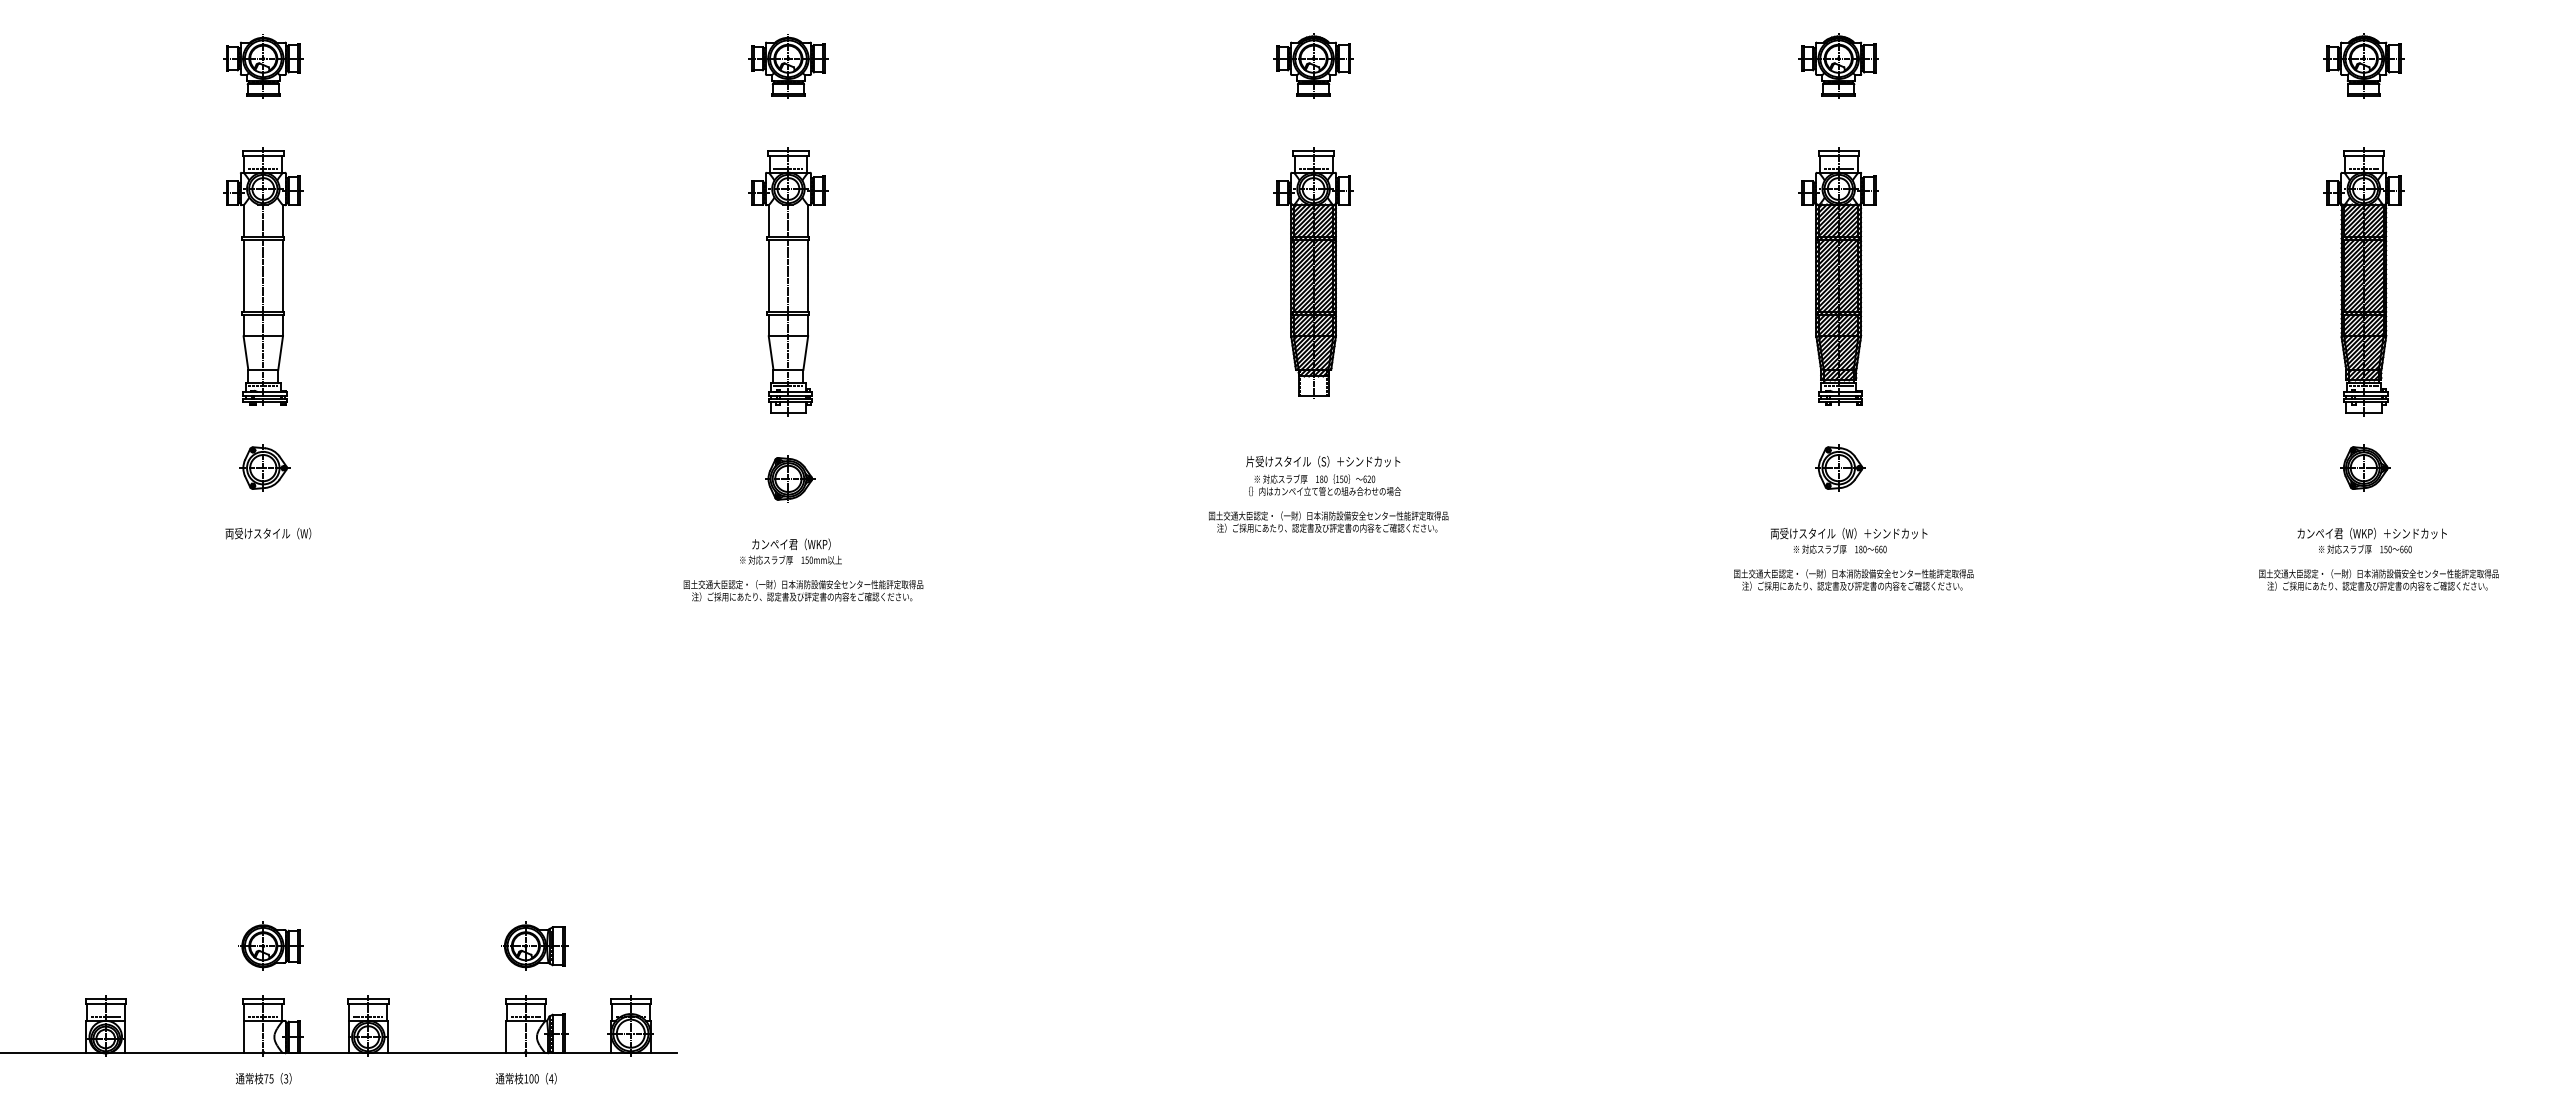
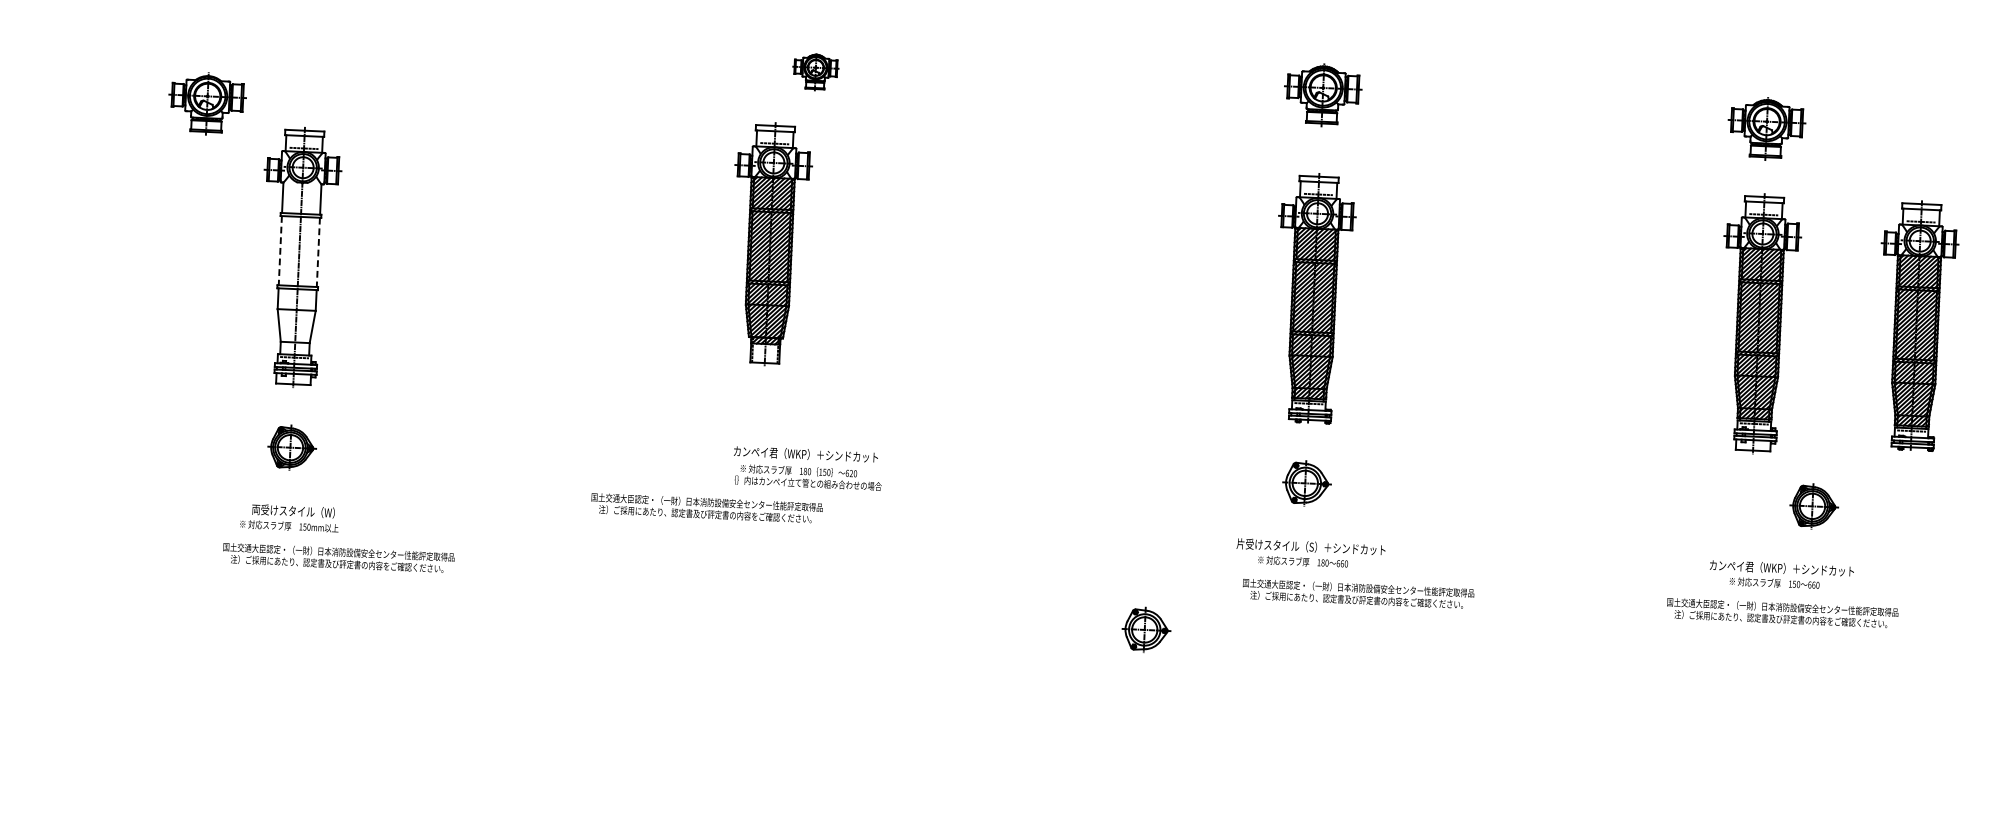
part: (1313, 65) -> (815, 71), size x0.6
part: (2363, 65) -> (1766, 128), moved
part: (788, 66) -> (207, 103), moved
part: (1313, 272) -> (770, 243), moved
line: (768, 275) -> (280, 250), solid -> dashed
line: (808, 275) -> (318, 252), solid -> dashed
part: (2462, 276) -> (1916, 325), added
part: (2363, 281) -> (1758, 323), moved
text: (1323, 461) -> (807, 454), 片受けスタイル（S）＋シンドカット -> カンペイ君（WKP）＋シンドカット
text: (1328, 521) -> (706, 507), moved
text: (1848, 533) -> (1311, 546), 両受けスタイル（W）＋シンドカット -> 片受けスタイル（S）＋シンドカット
text: (2371, 540) -> (1780, 574), moved
text: (794, 544) -> (293, 511), カンペイ君（WKP） -> 両受けスタイル（W）
text: (1853, 579) -> (1358, 593), moved
text: (2378, 579) -> (1782, 612), moved
text: (803, 590) -> (338, 557), moved
part: (1681, 626) -> (1146, 629), added

